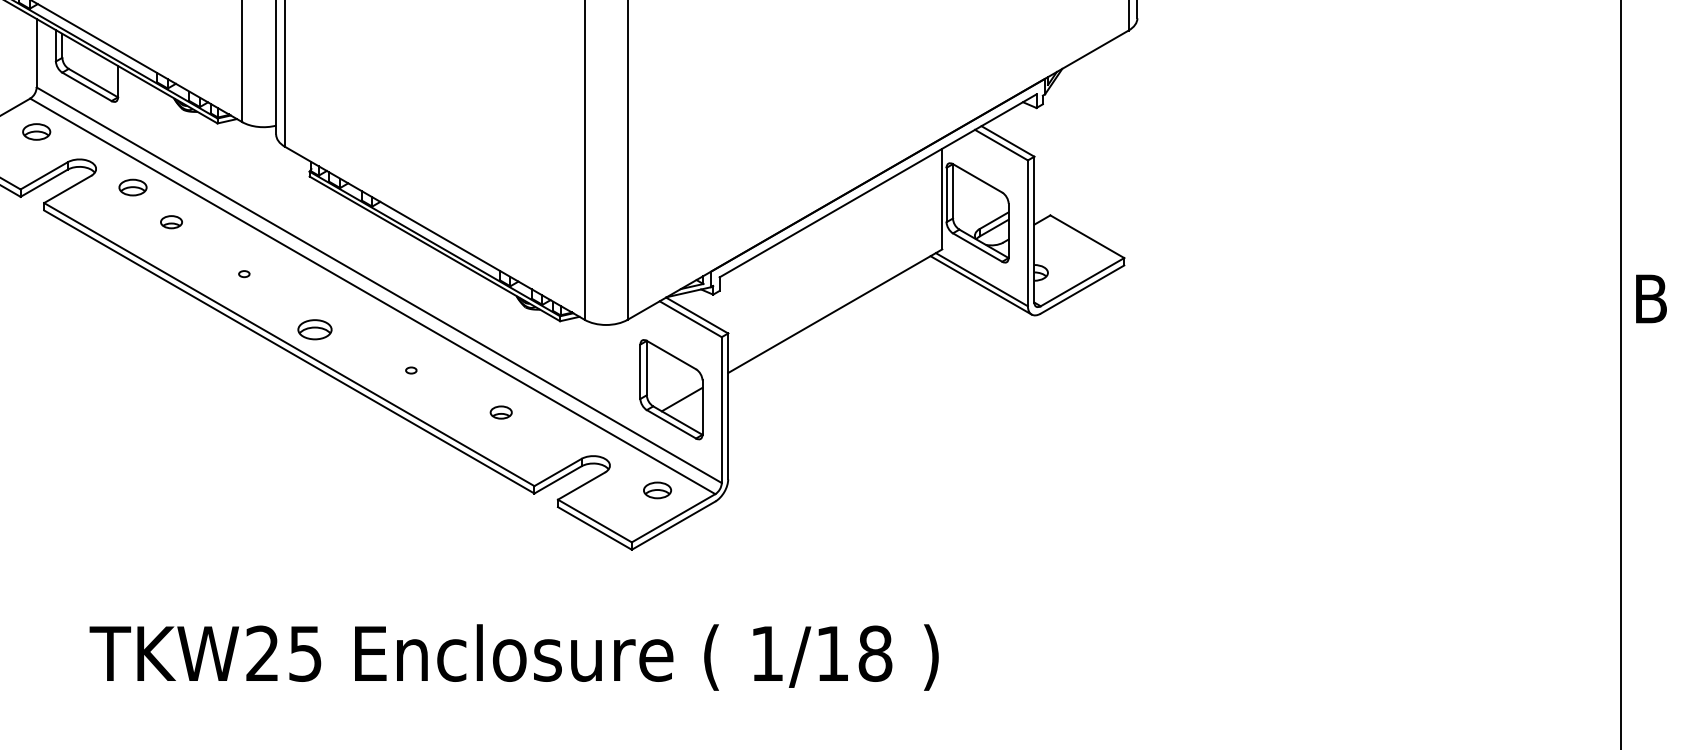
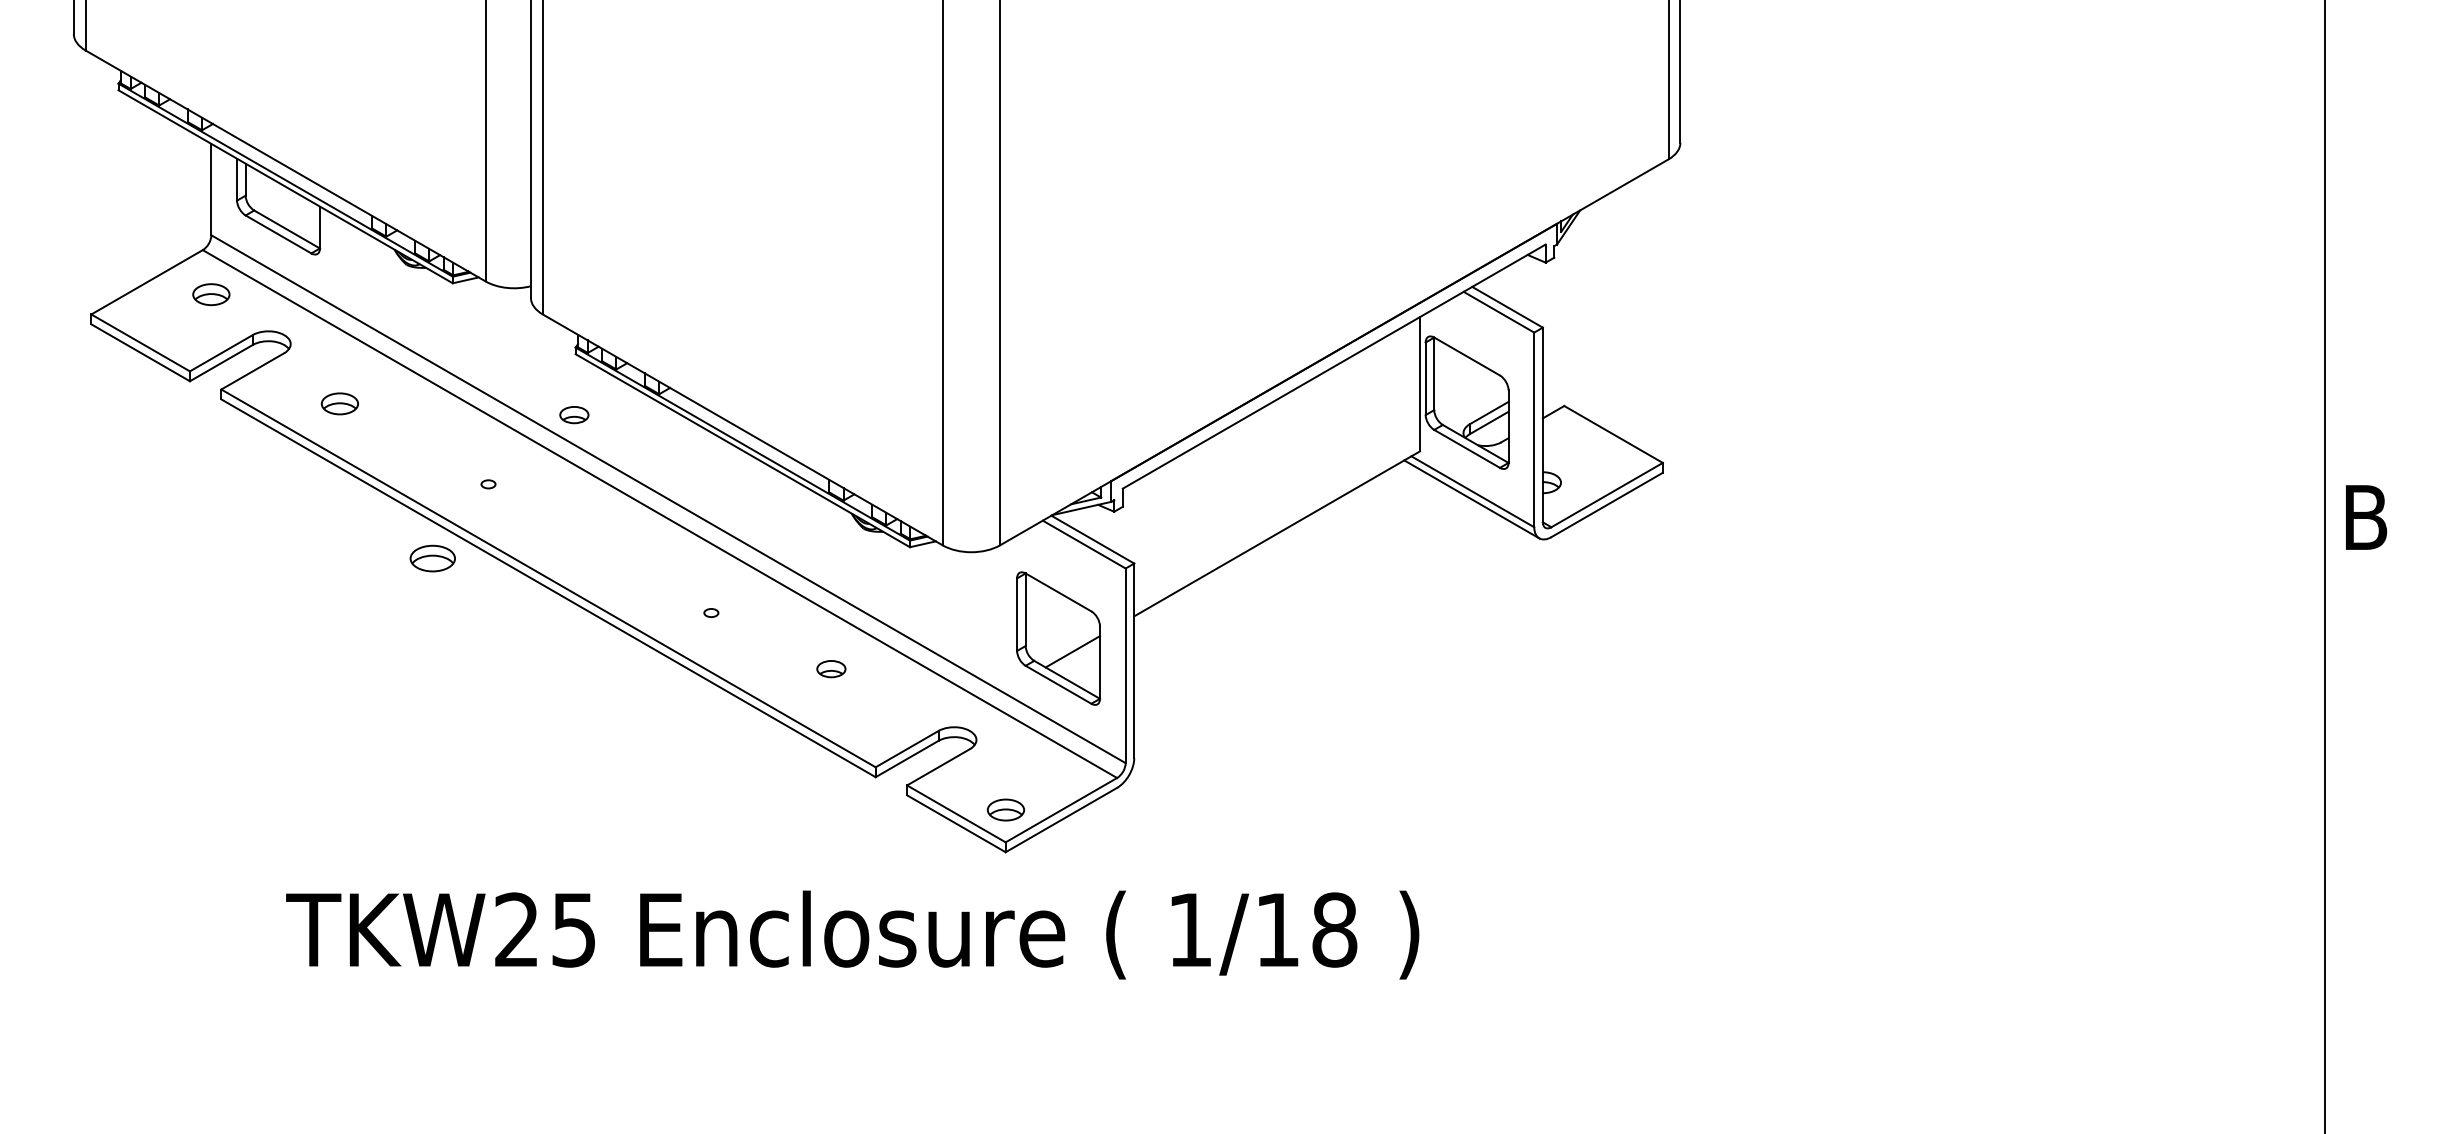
part: (132, 187) -> (339, 403), moved
part: (171, 222) -> (574, 415), moved
part: (314, 329) -> (432, 558), moved
part: (657, 490) -> (1005, 809), moved
text: (514, 657) -> (852, 934), moved

